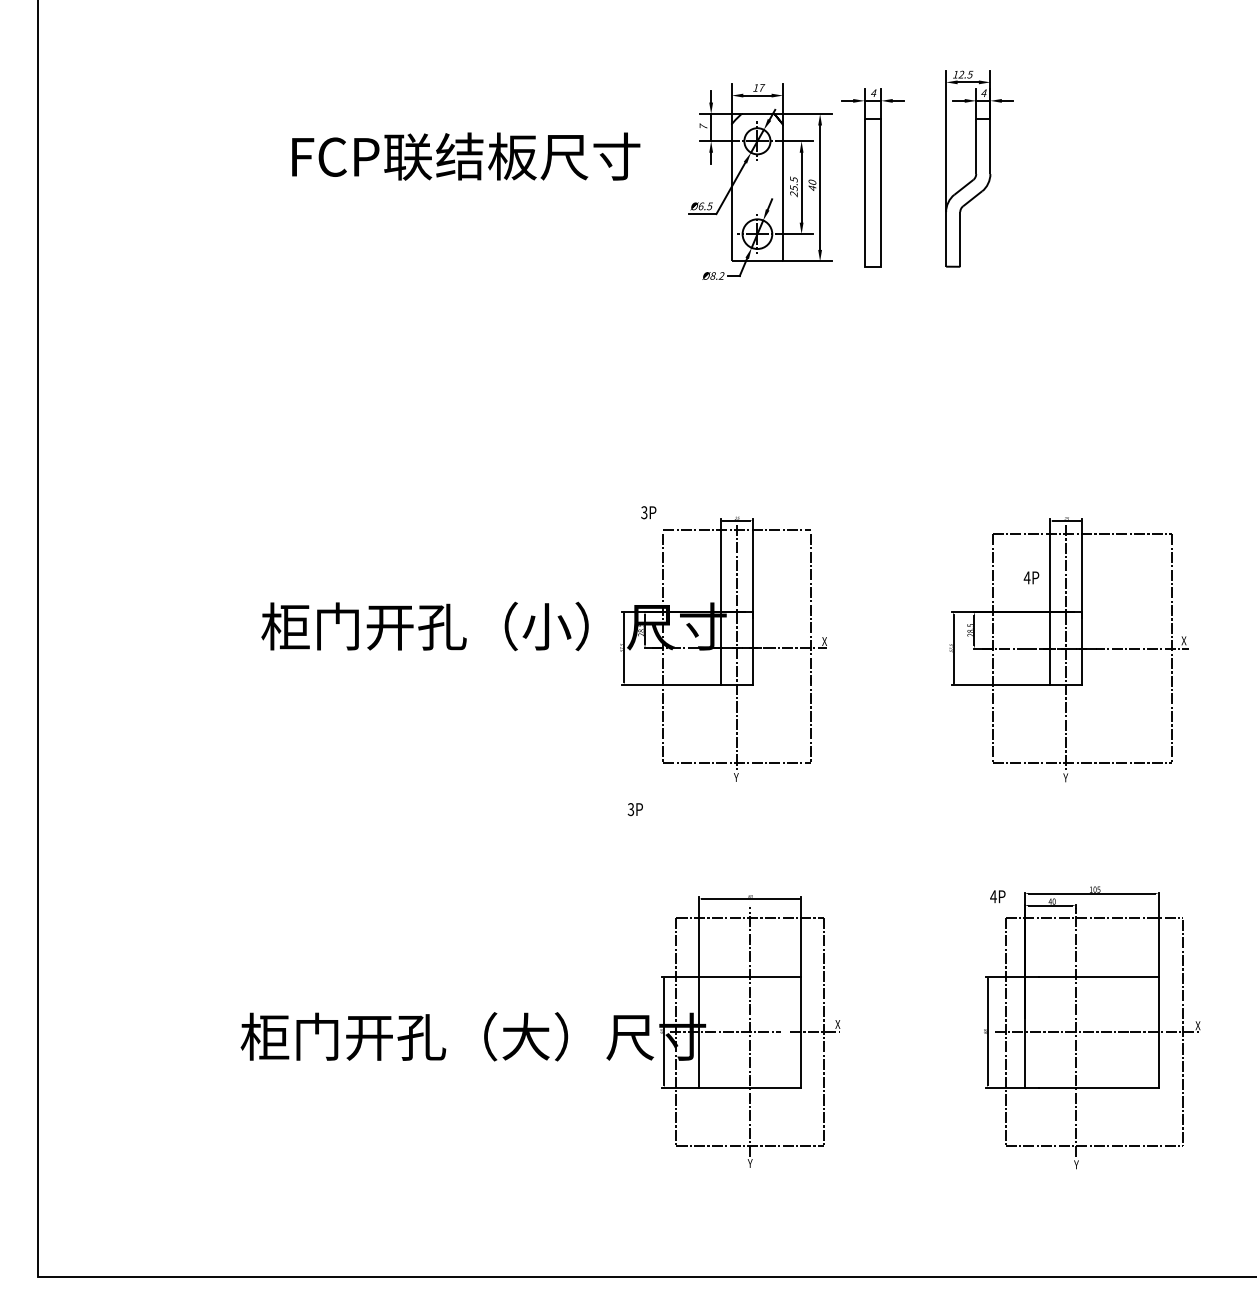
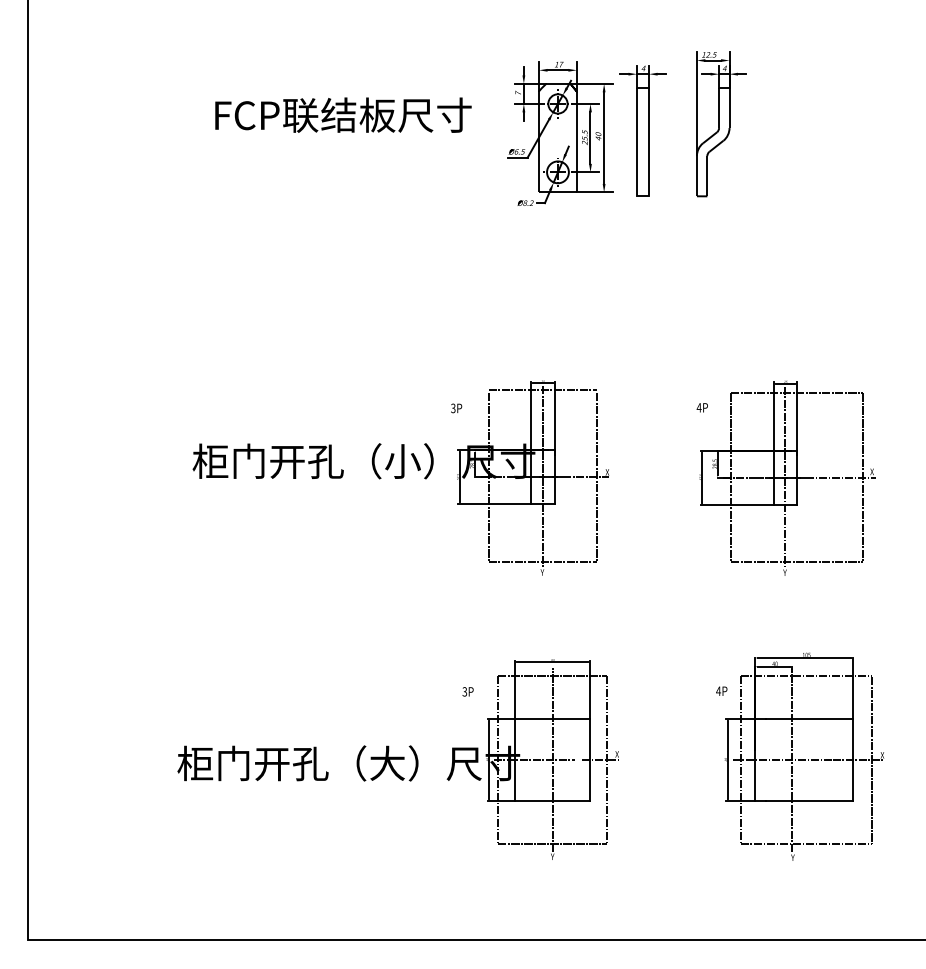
text: (648, 512) -> (456, 408), moved
text: (1031, 577) -> (702, 407), moved
text: (634, 809) -> (467, 691), moved
text: (997, 896) -> (721, 691), moved

